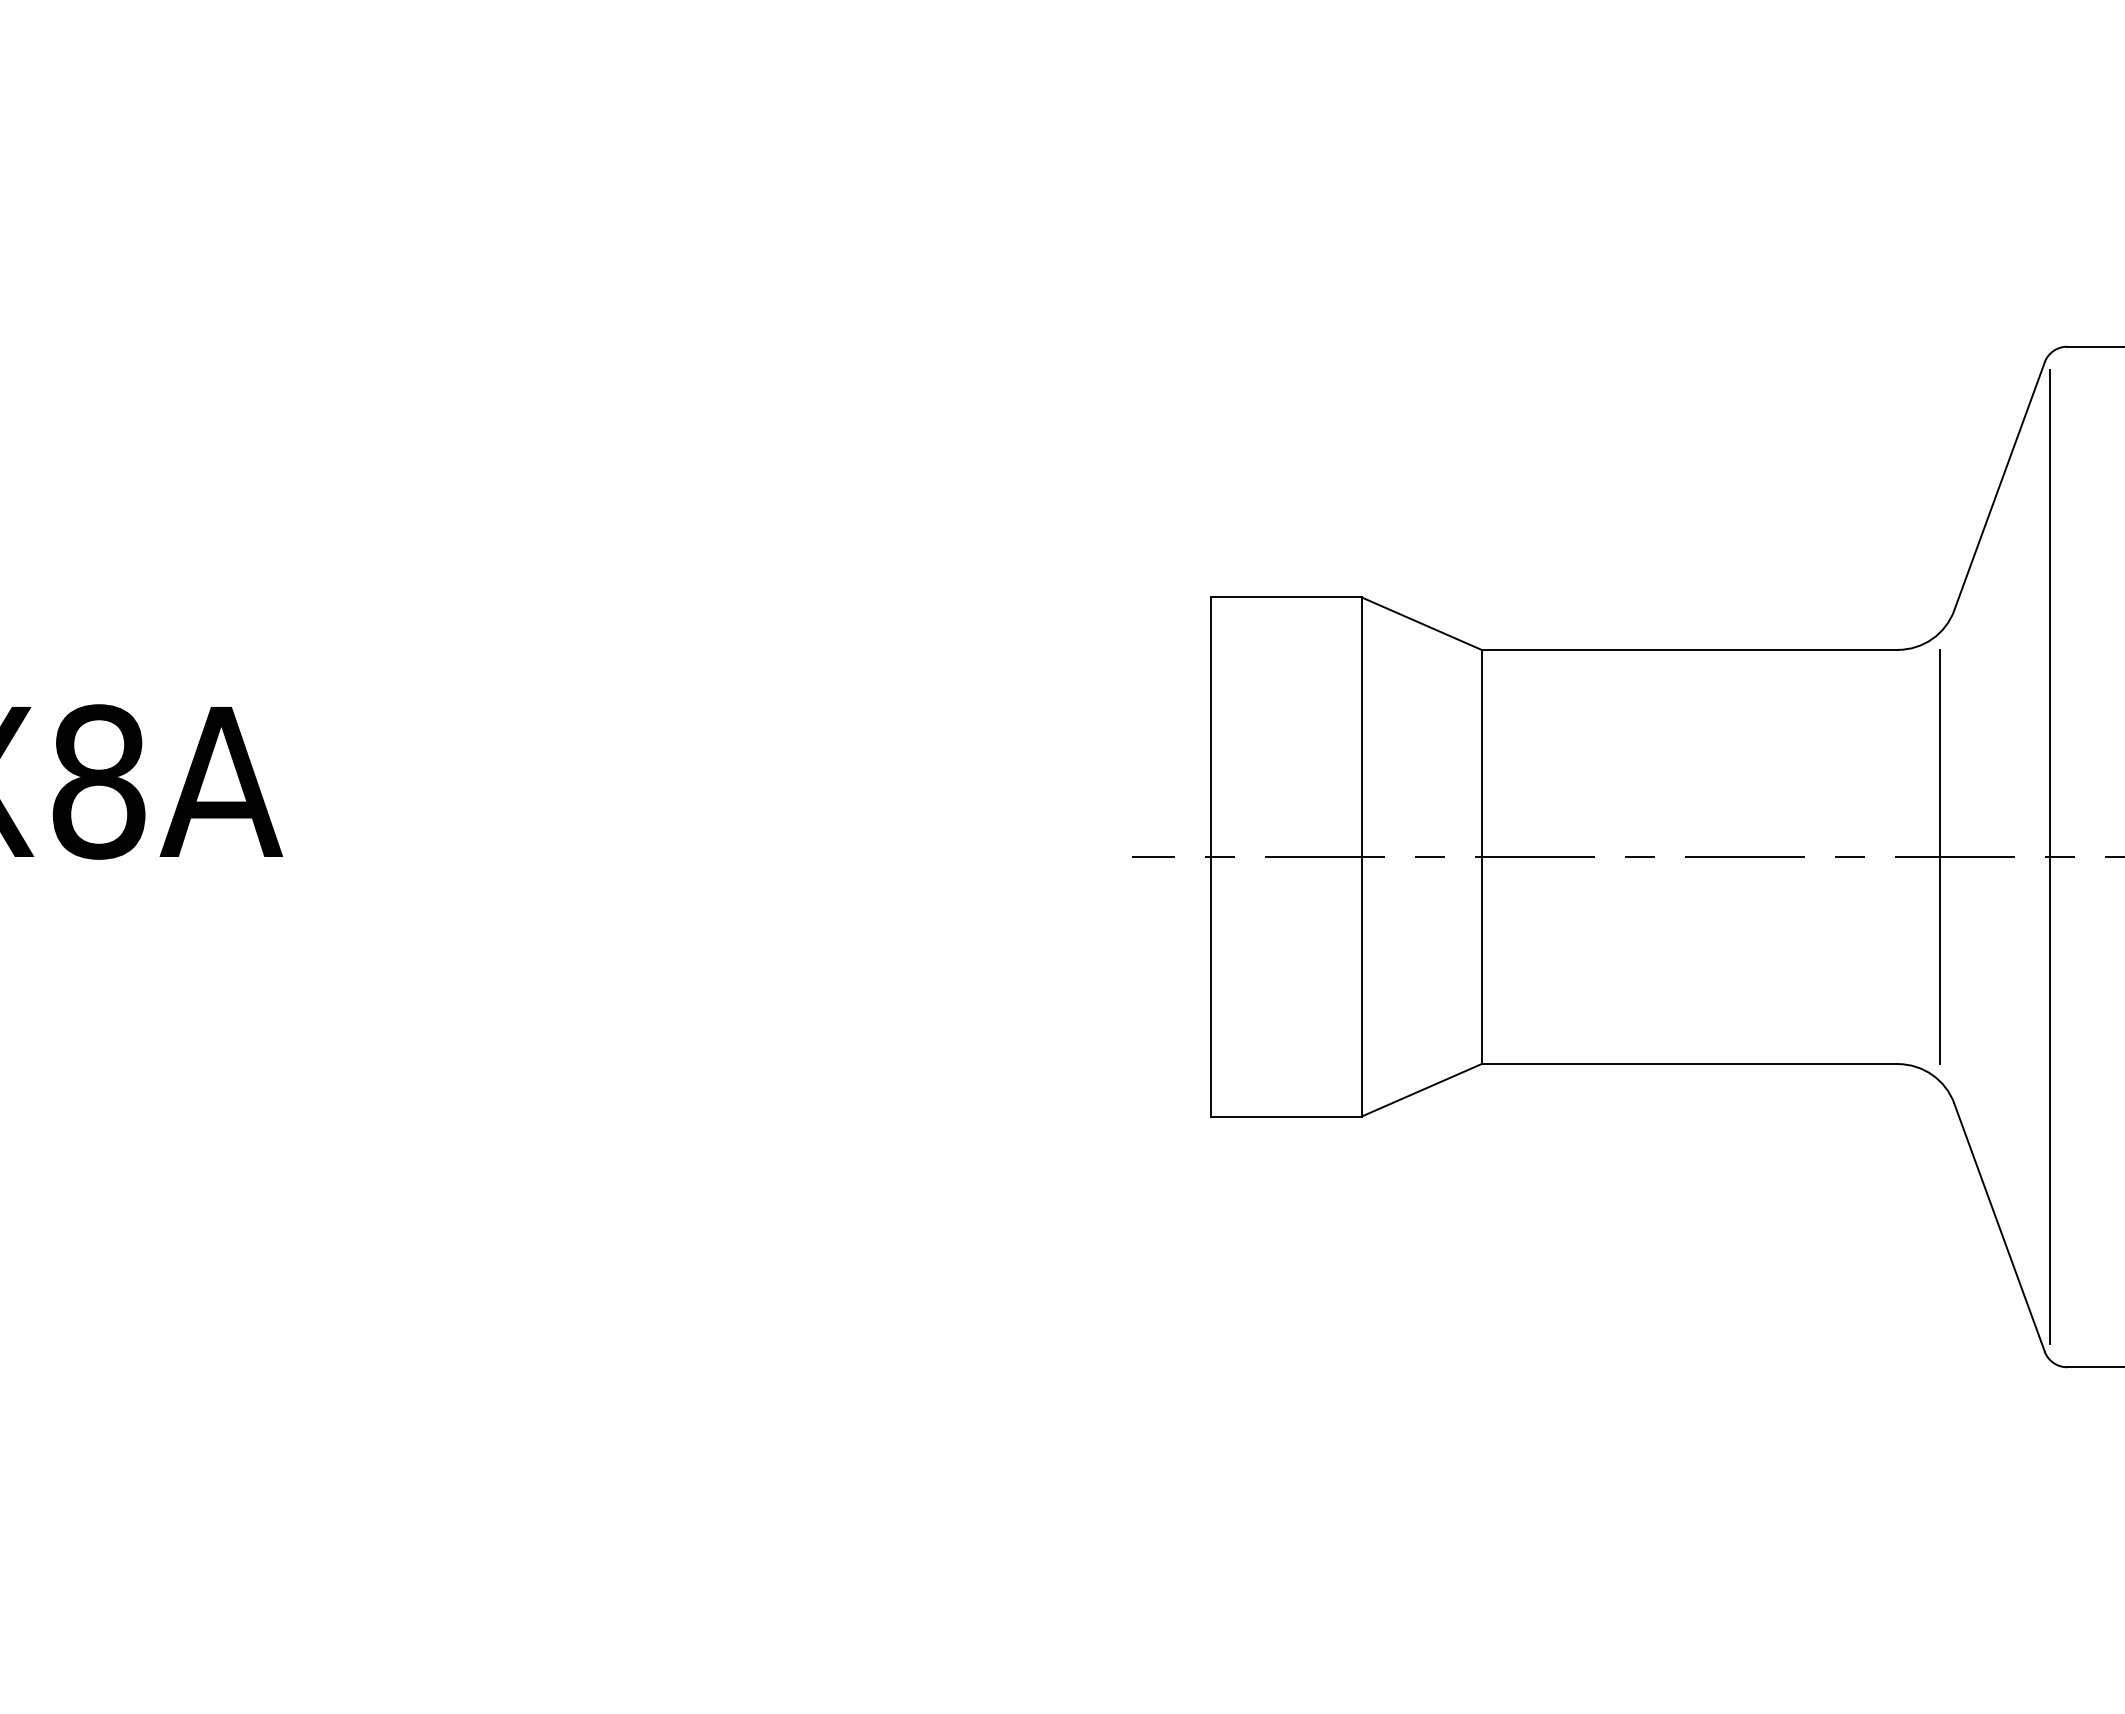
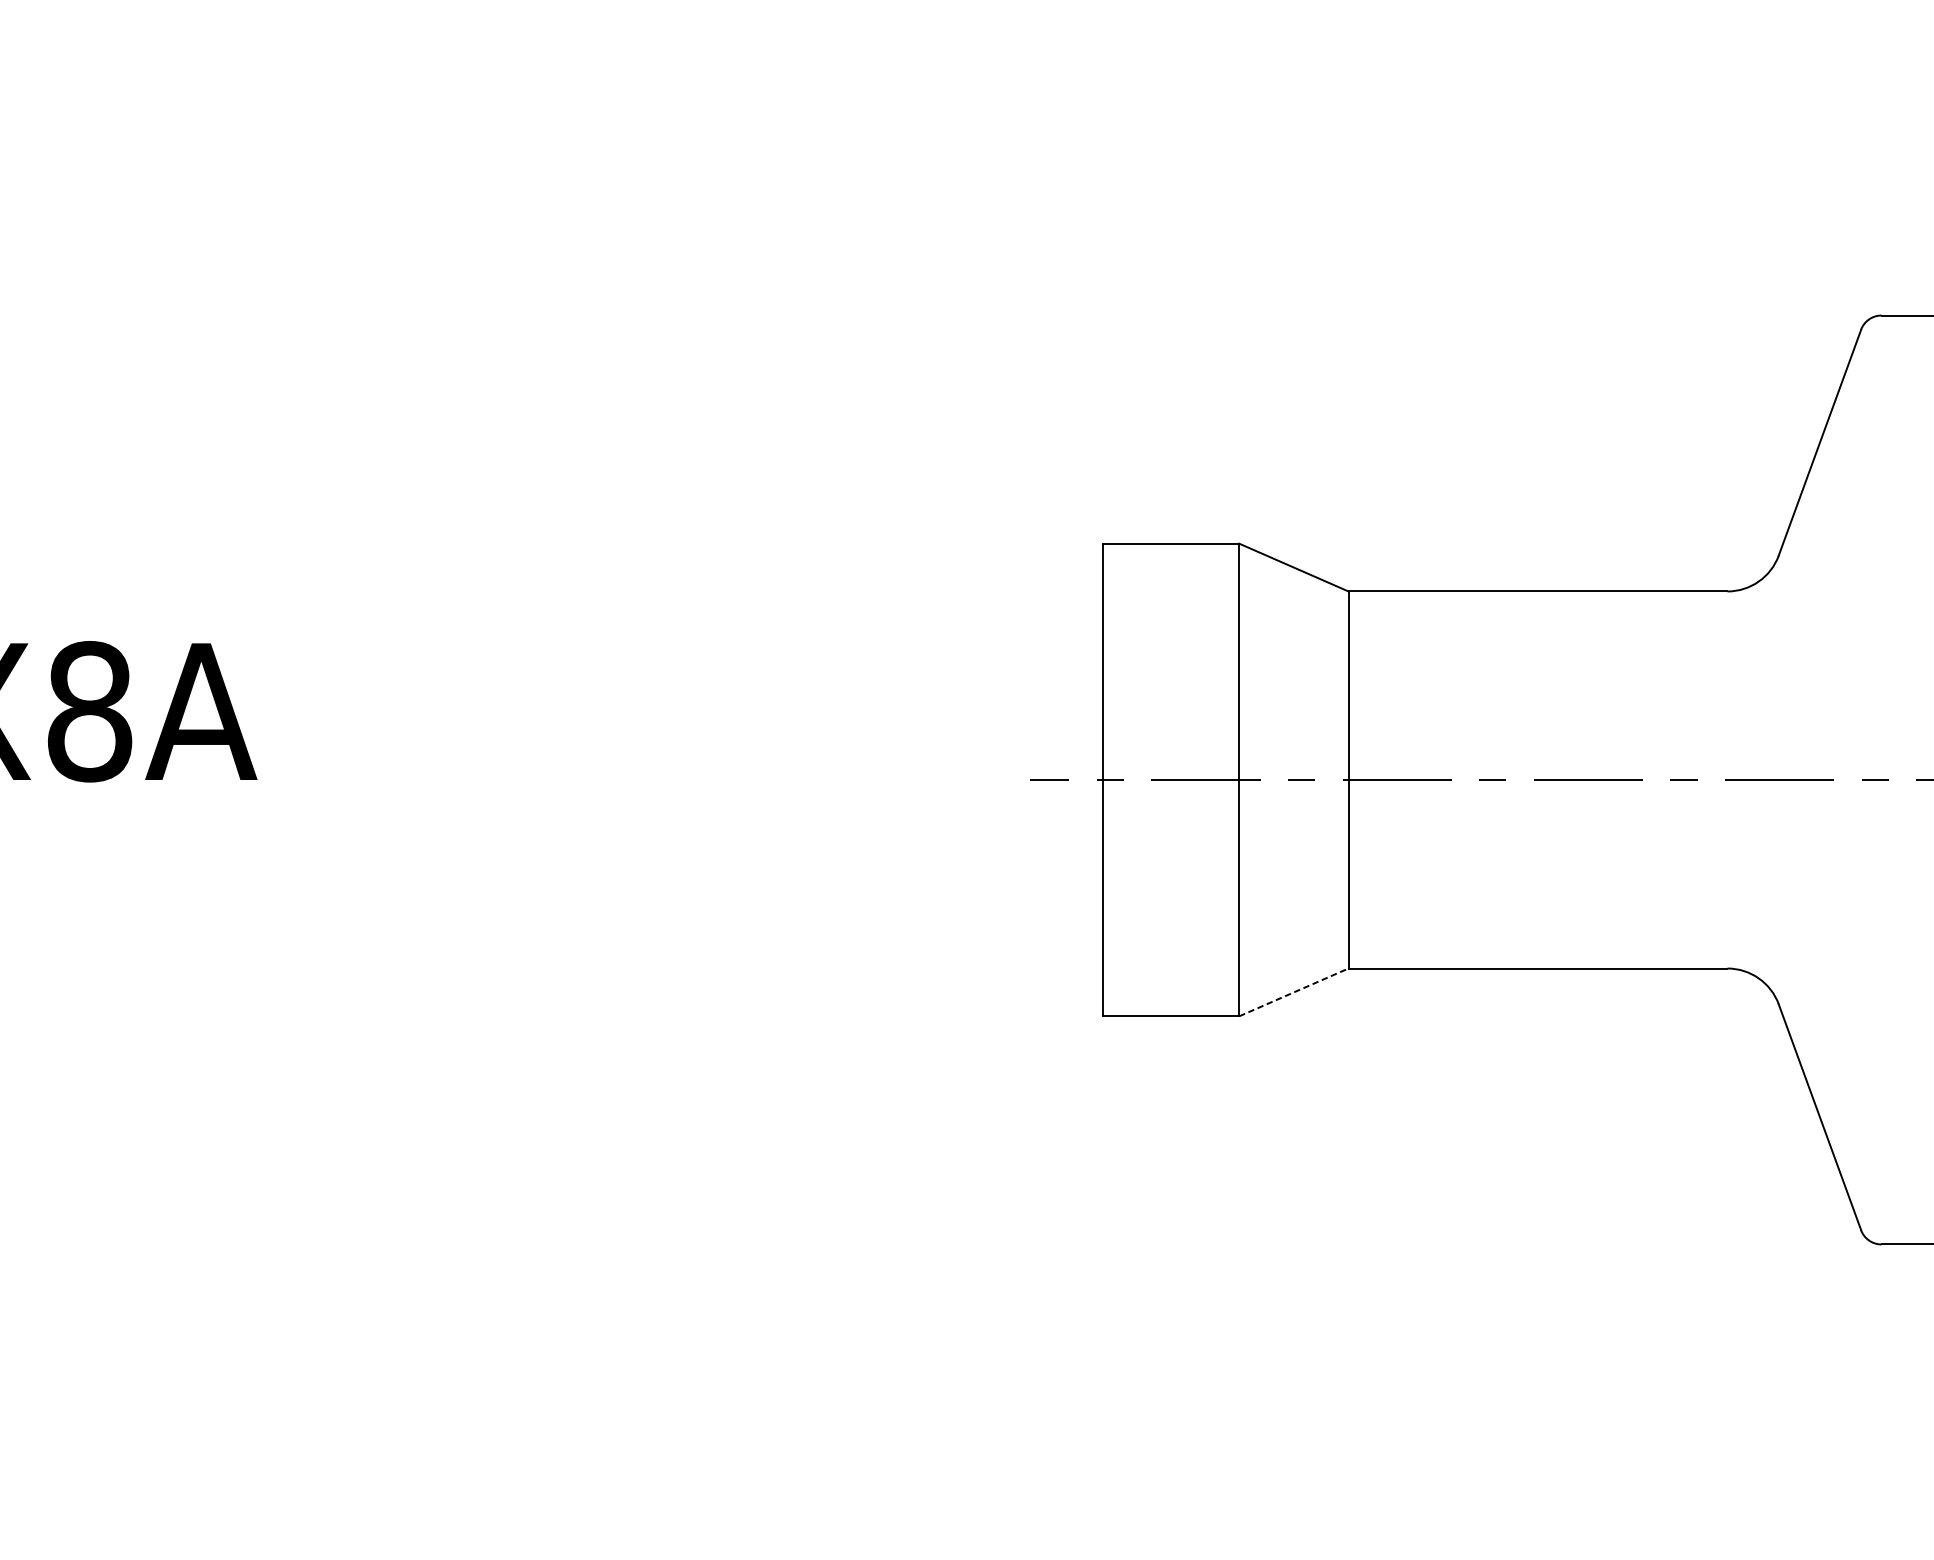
line: (1939, 856) -> (1765, 779), removed
line: (2050, 856) -> (1866, 779), removed
line: (1421, 1090) -> (1293, 992), solid -> dashed

